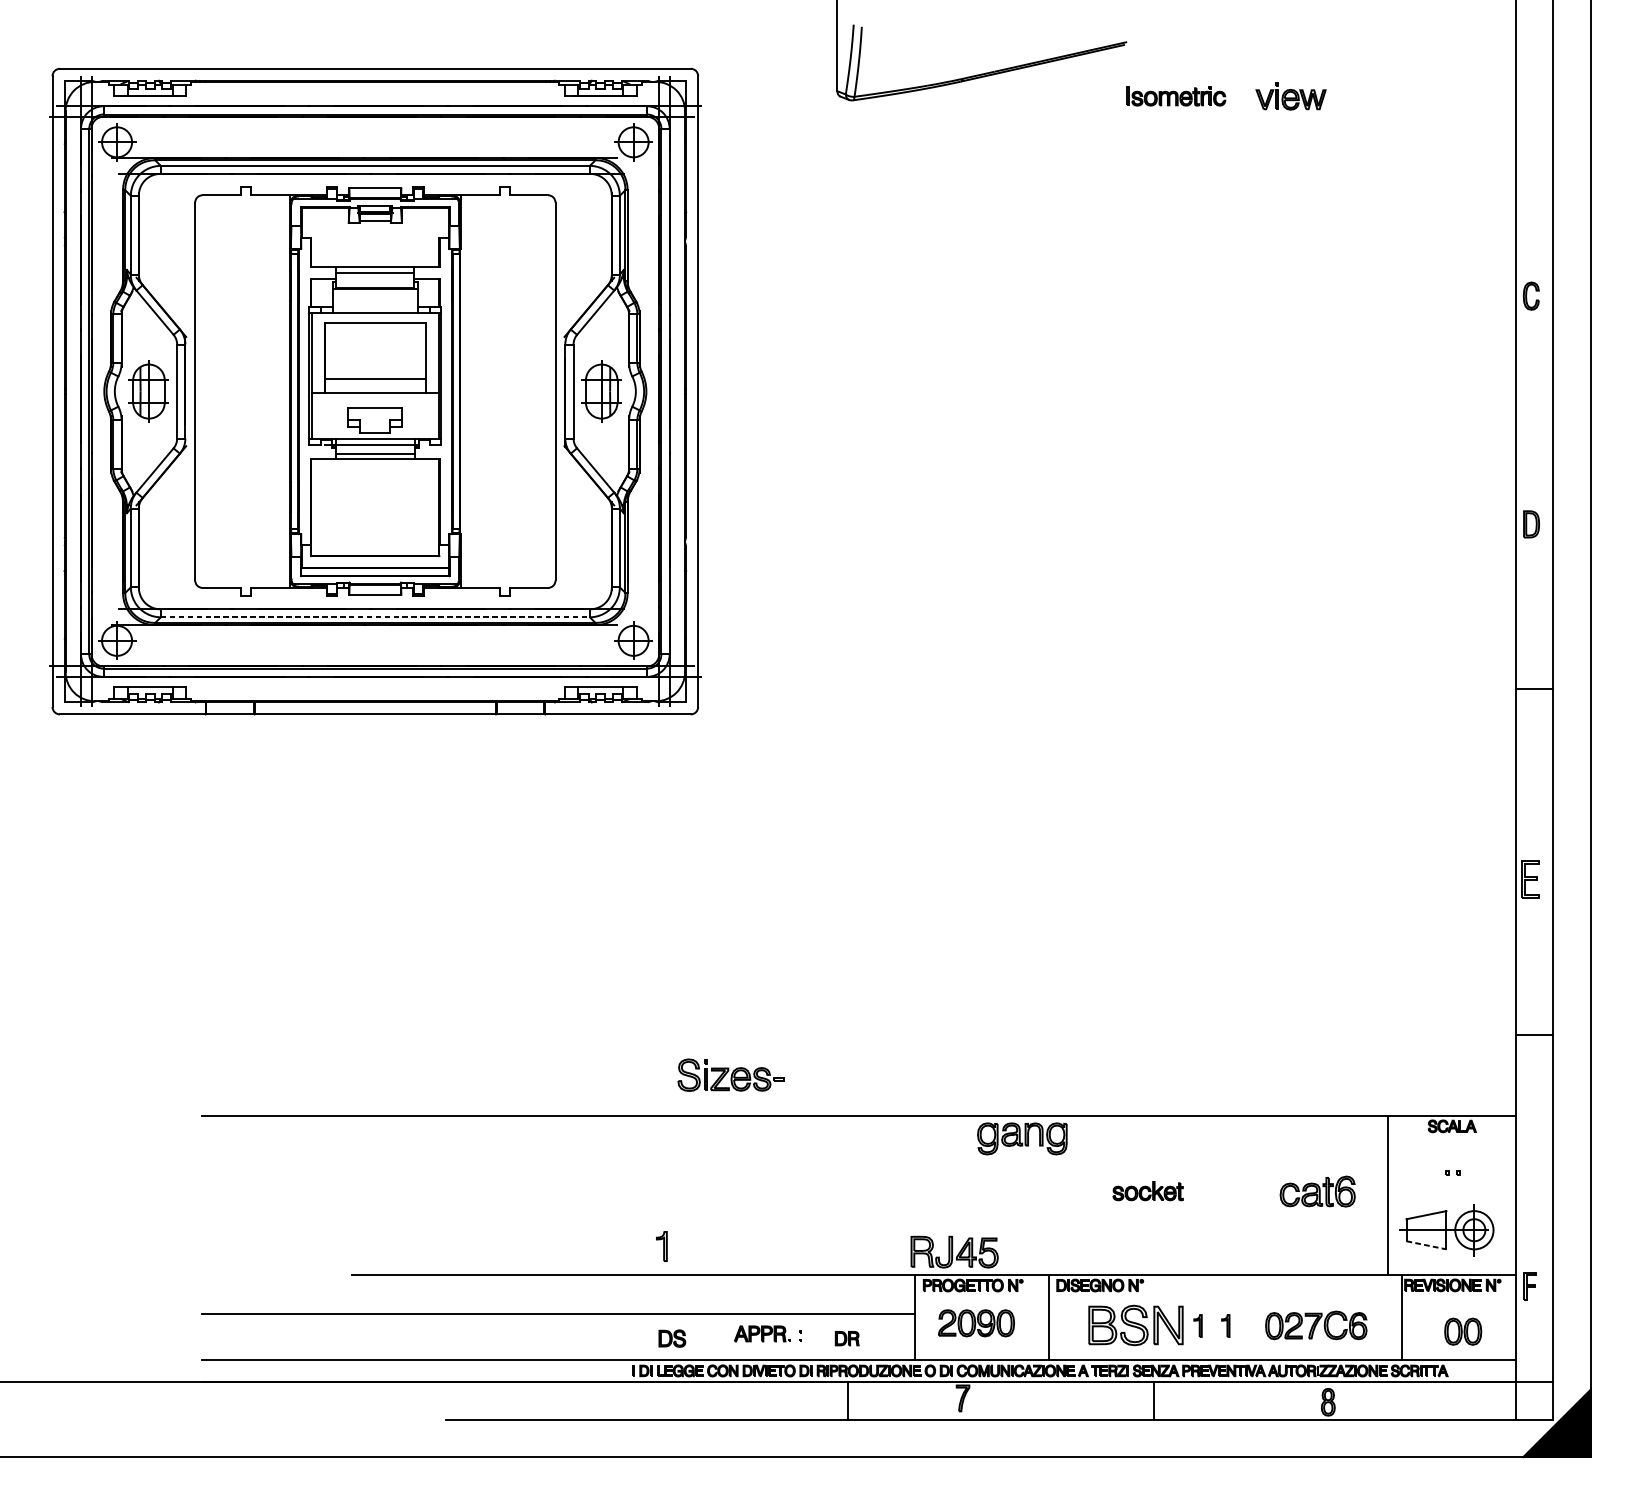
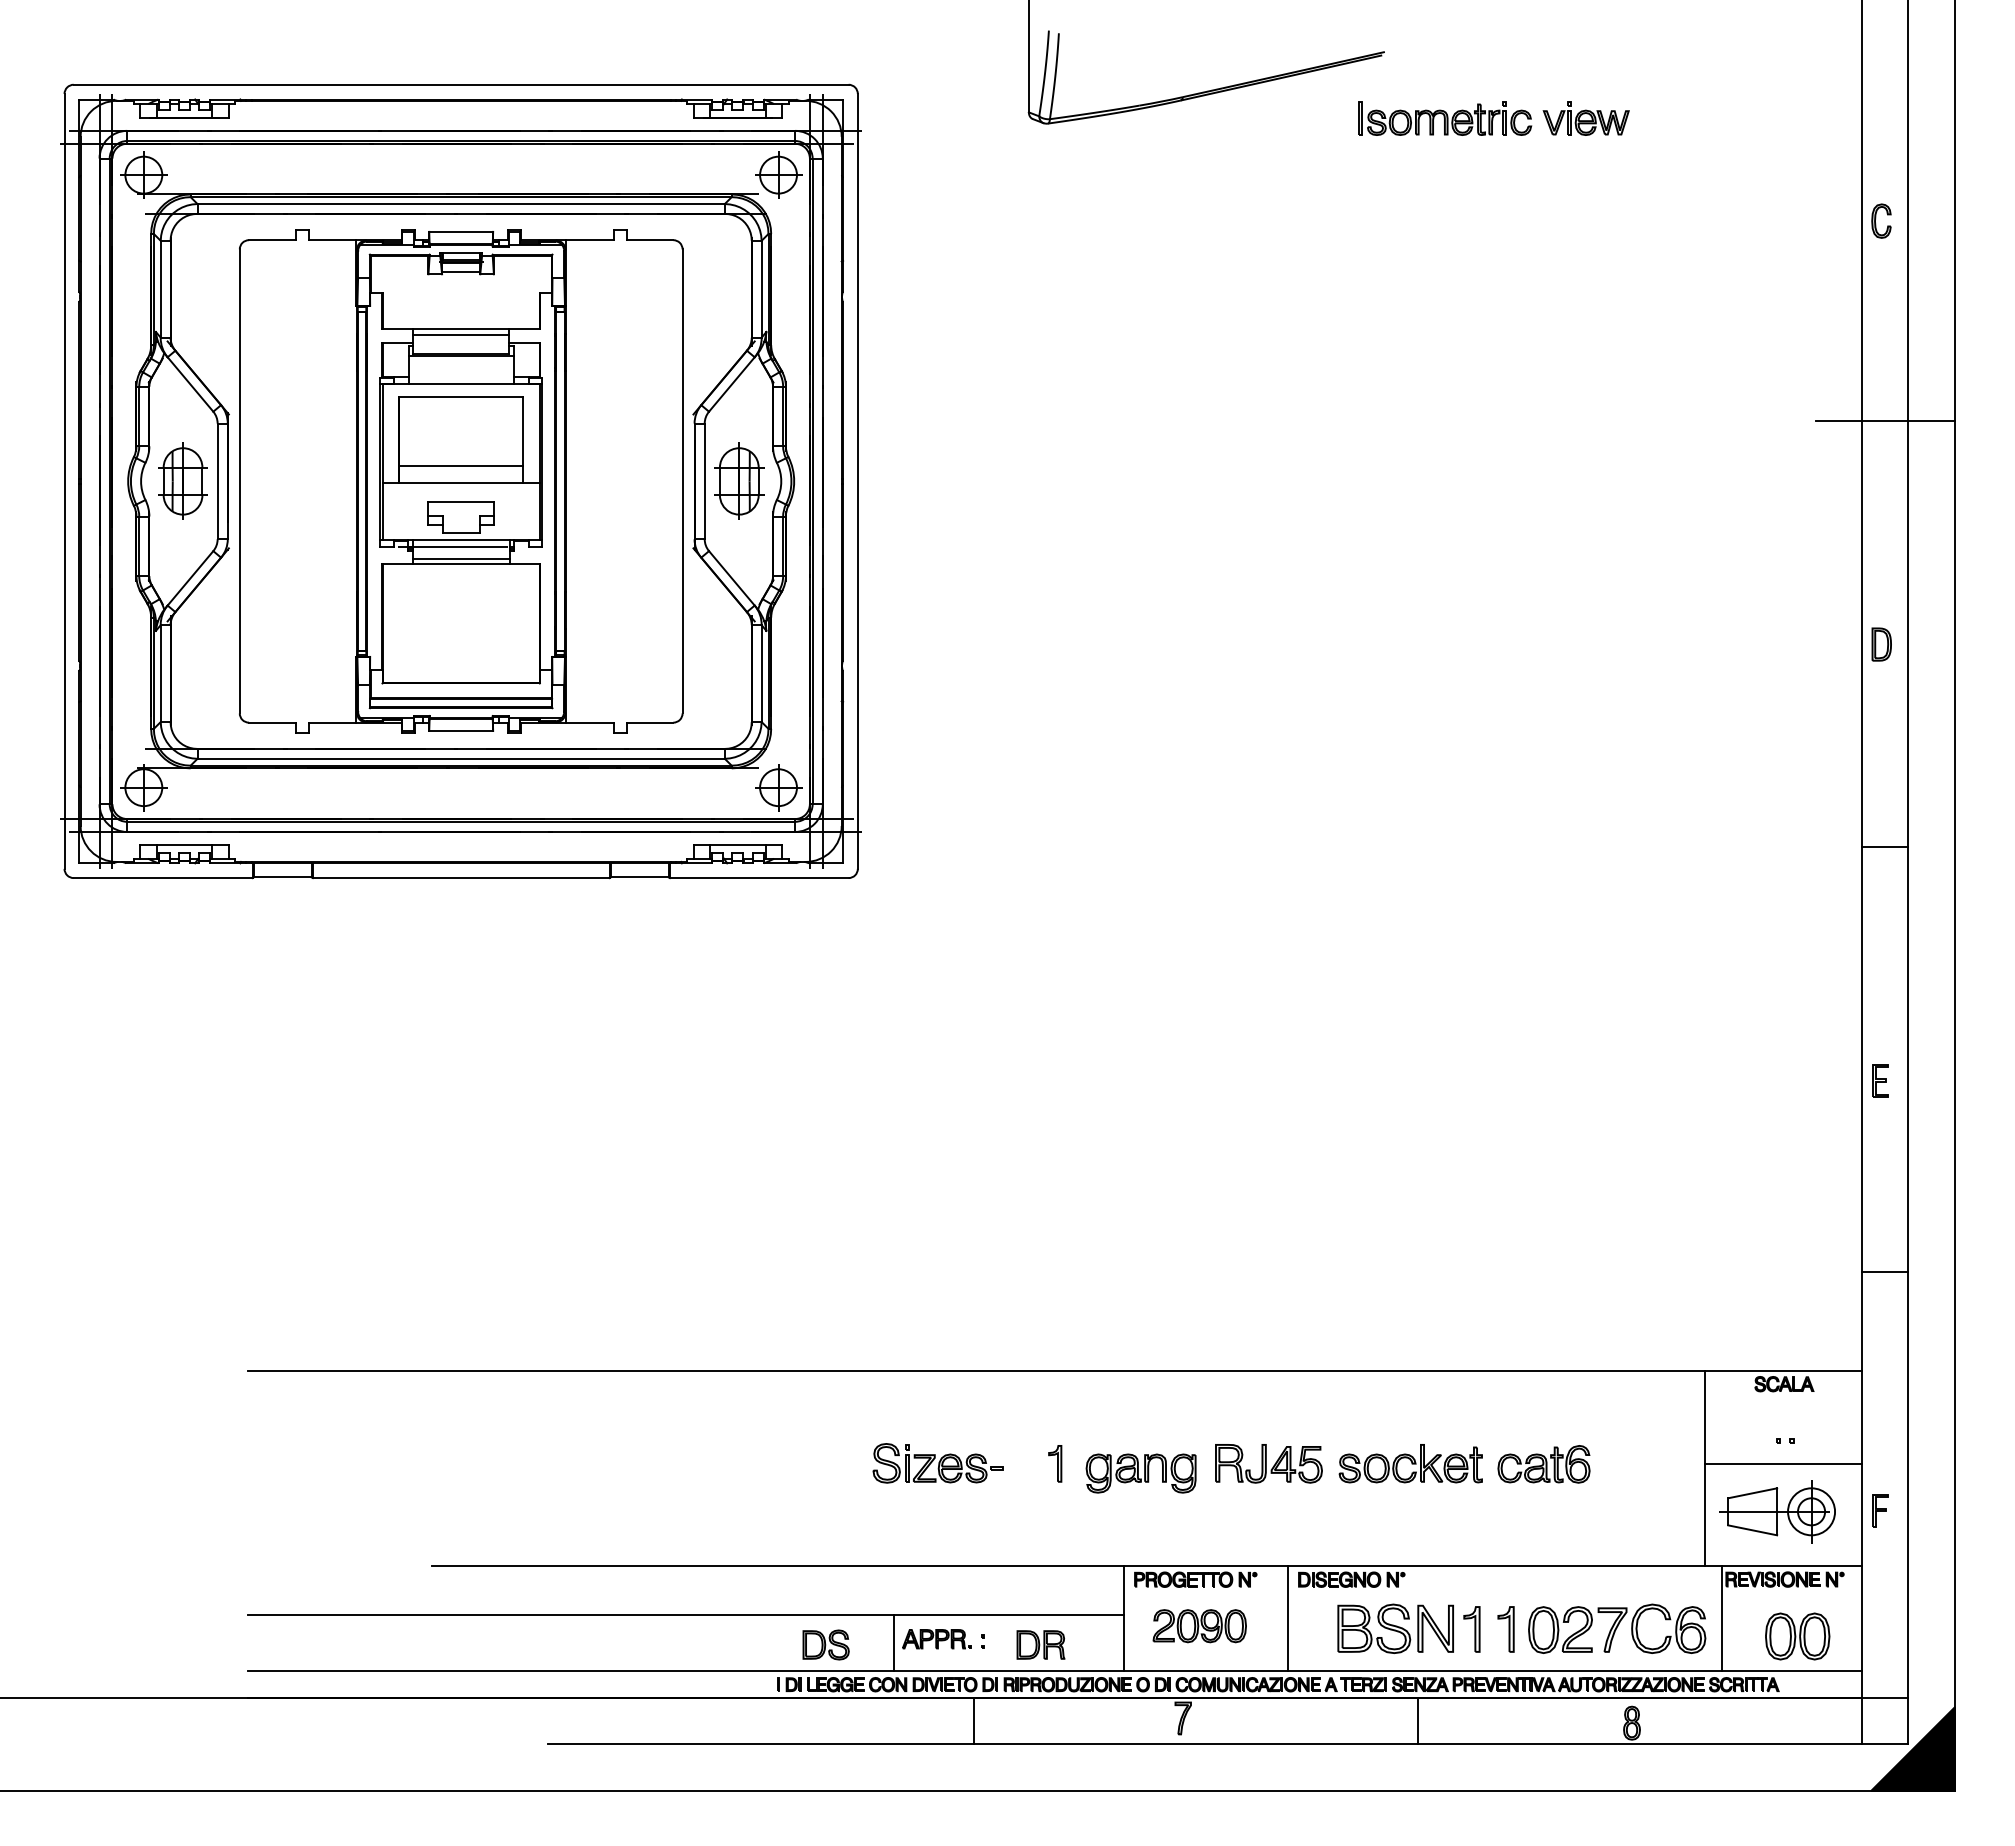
part: (1176, 96) -> (1445, 118), size x1.43
part: (1531, 295) -> (1881, 220), moved
line: (1534, 342) -> (1885, 420), added
line: (375, 617) -> (461, 758), dashed -> solid
part: (1530, 879) -> (1880, 1080), size x0.71
part: (730, 1075) -> (937, 1463), moved
part: (1021, 1138) -> (1140, 1473), moved
part: (1148, 1190) -> (1410, 1463), size x1.67
part: (1317, 1191) -> (1543, 1464), moved
line: (1451, 1191) -> (1783, 1464), added
line: (1427, 1245) -> (1753, 1530), dashed -> solid
part: (662, 1246) -> (1055, 1463), moved
part: (954, 1251) -> (1268, 1463), moved
part: (1530, 1286) -> (1880, 1510), moved
part: (1316, 1325) -> (1617, 1628), size x1.43
part: (1197, 1326) -> (1471, 1629), size x1.67
part: (1225, 1326) -> (1505, 1629), size x1.67
part: (1462, 1331) -> (1797, 1636), size x1.43
line: (727, 1336) -> (893, 1642), added
part: (671, 1338) -> (825, 1644), size x1.43
part: (846, 1338) -> (1040, 1644), size x1.67
line: (848, 1400) -> (974, 1721), moved

